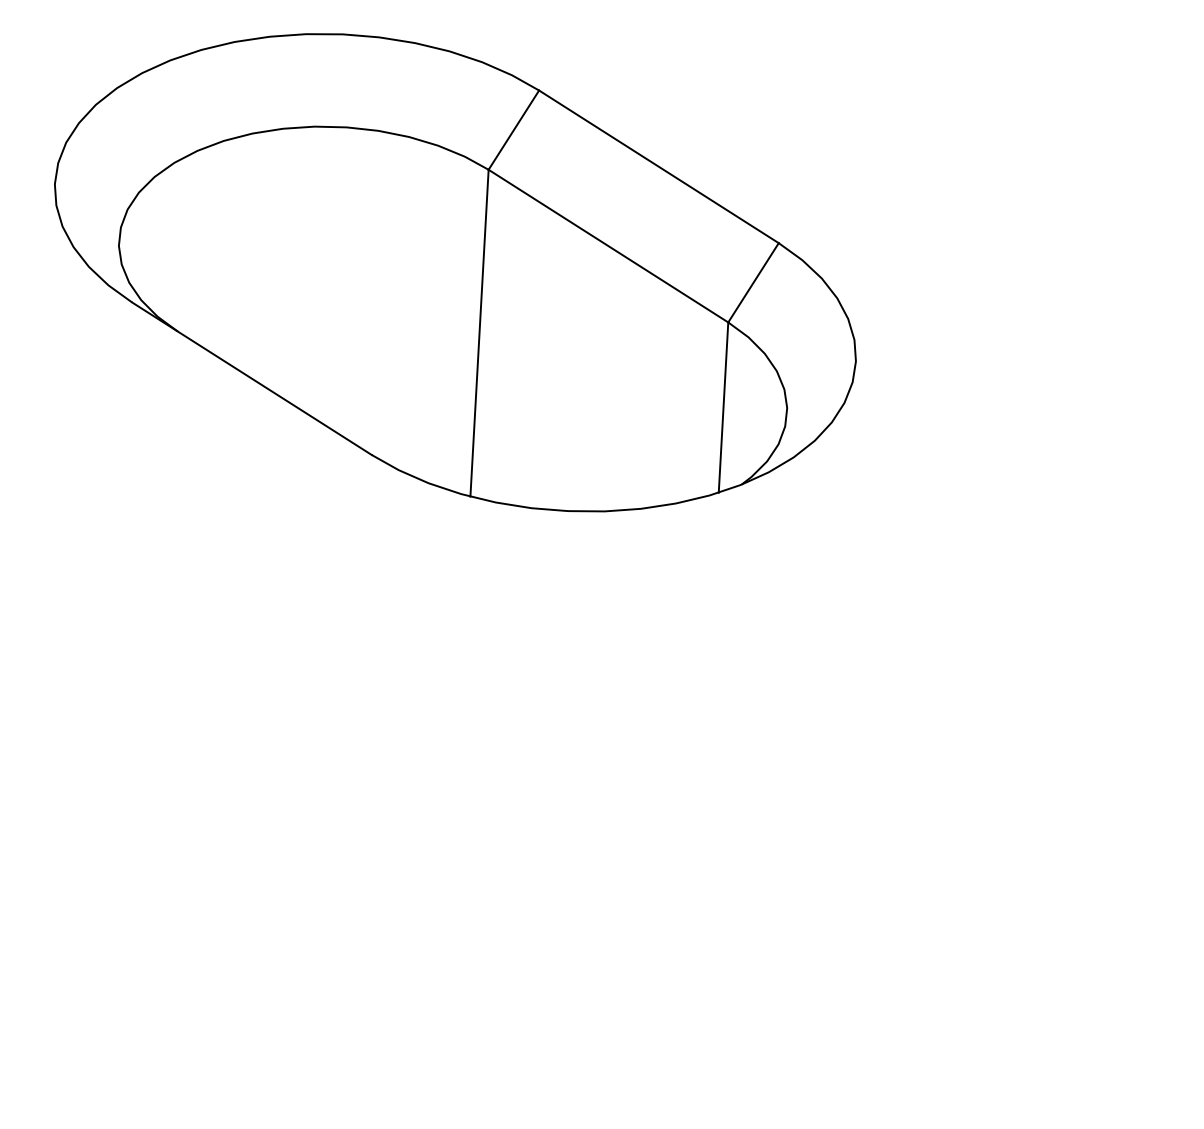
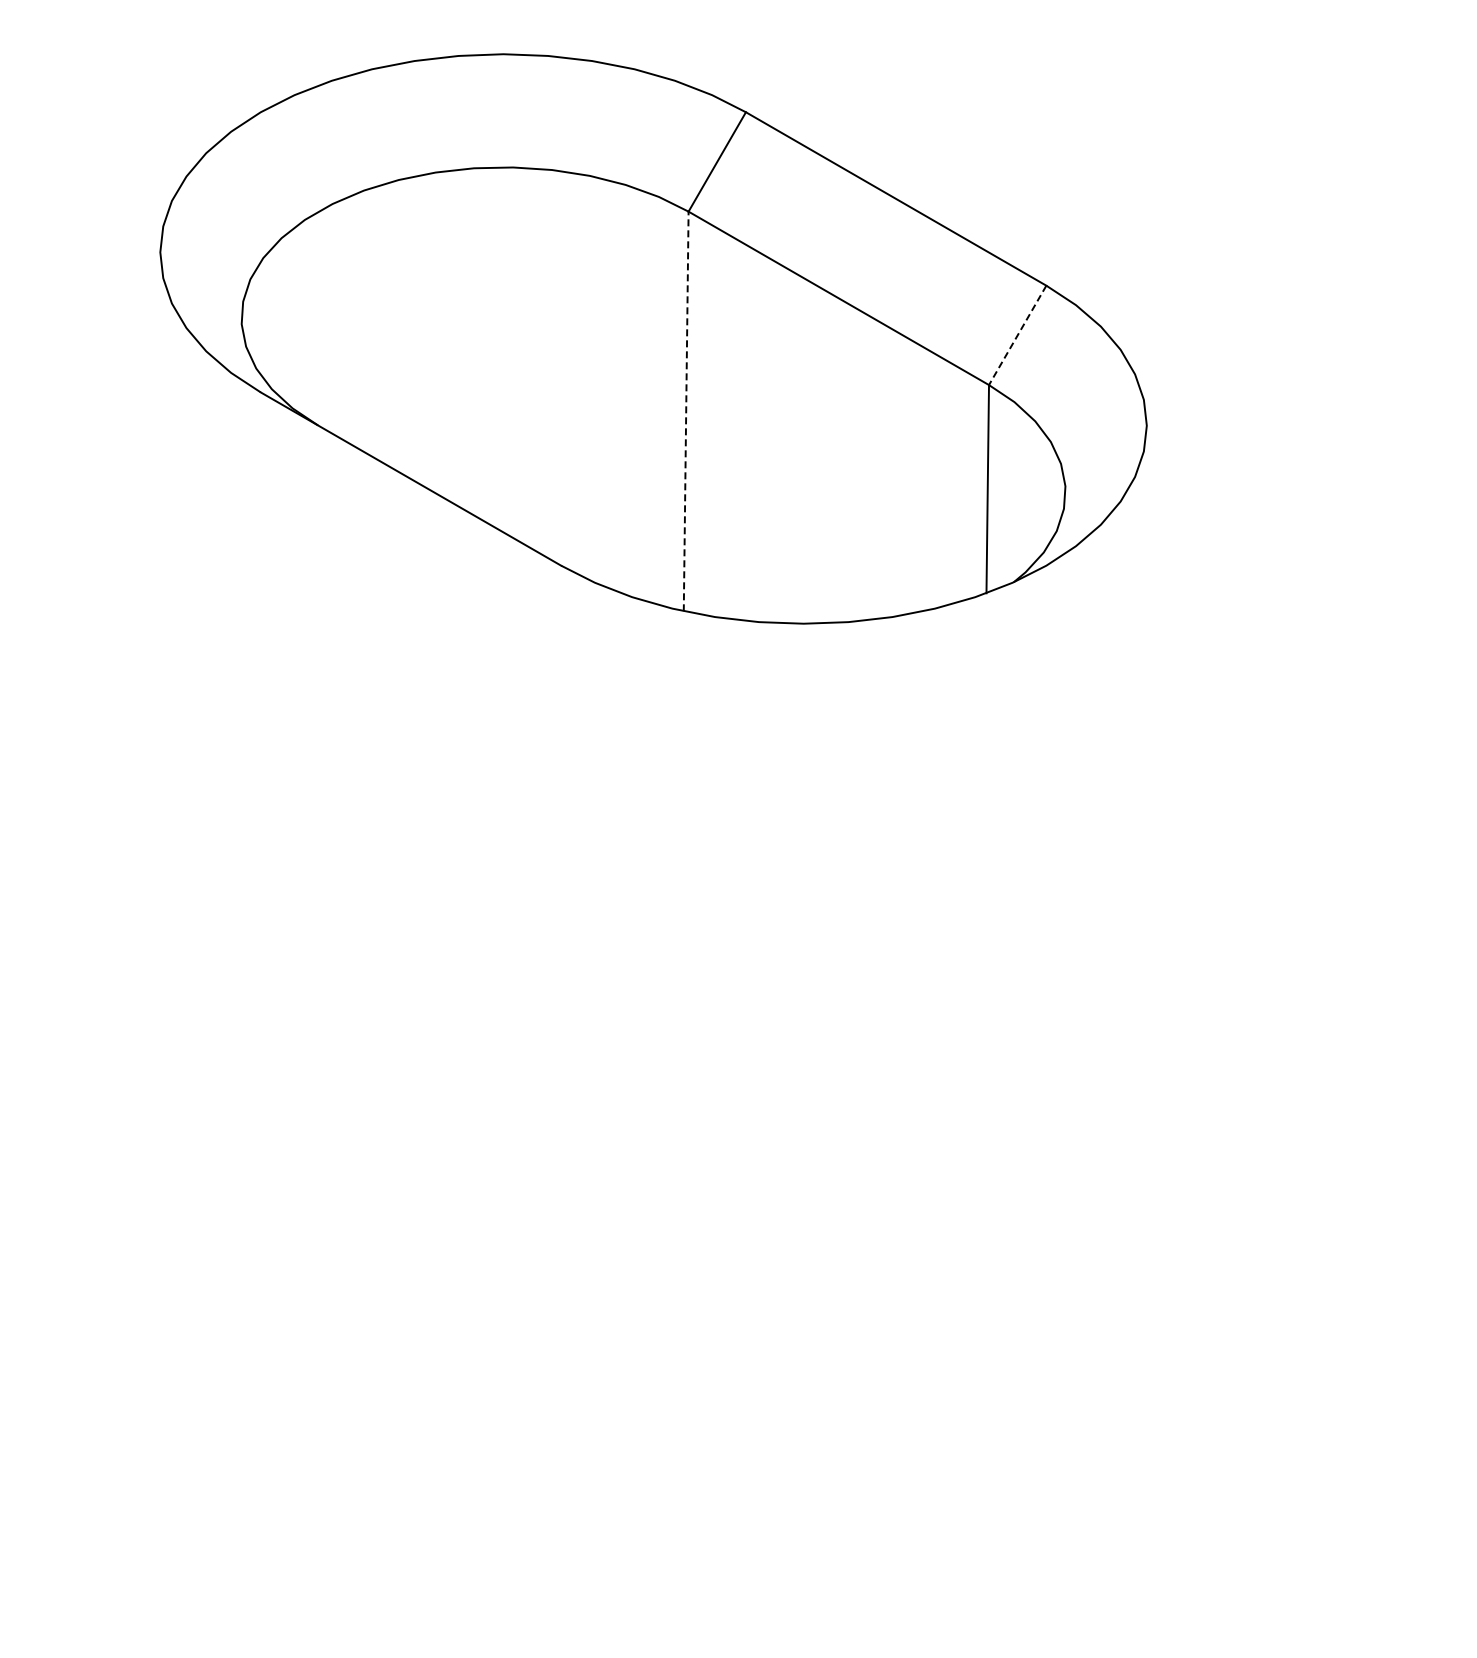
line: (753, 282) -> (1017, 335), solid -> dashed
line: (479, 333) -> (686, 411), solid -> dashed

